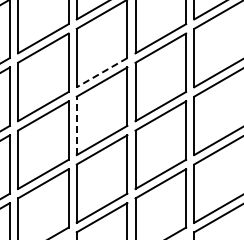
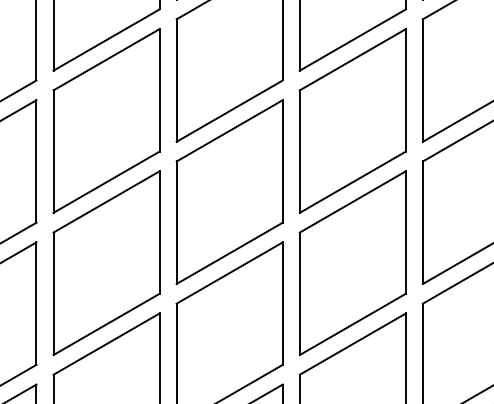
line: (101, 72) -> (228, 110), dashed -> solid
line: (76, 125) -> (176, 221), dashed -> solid

